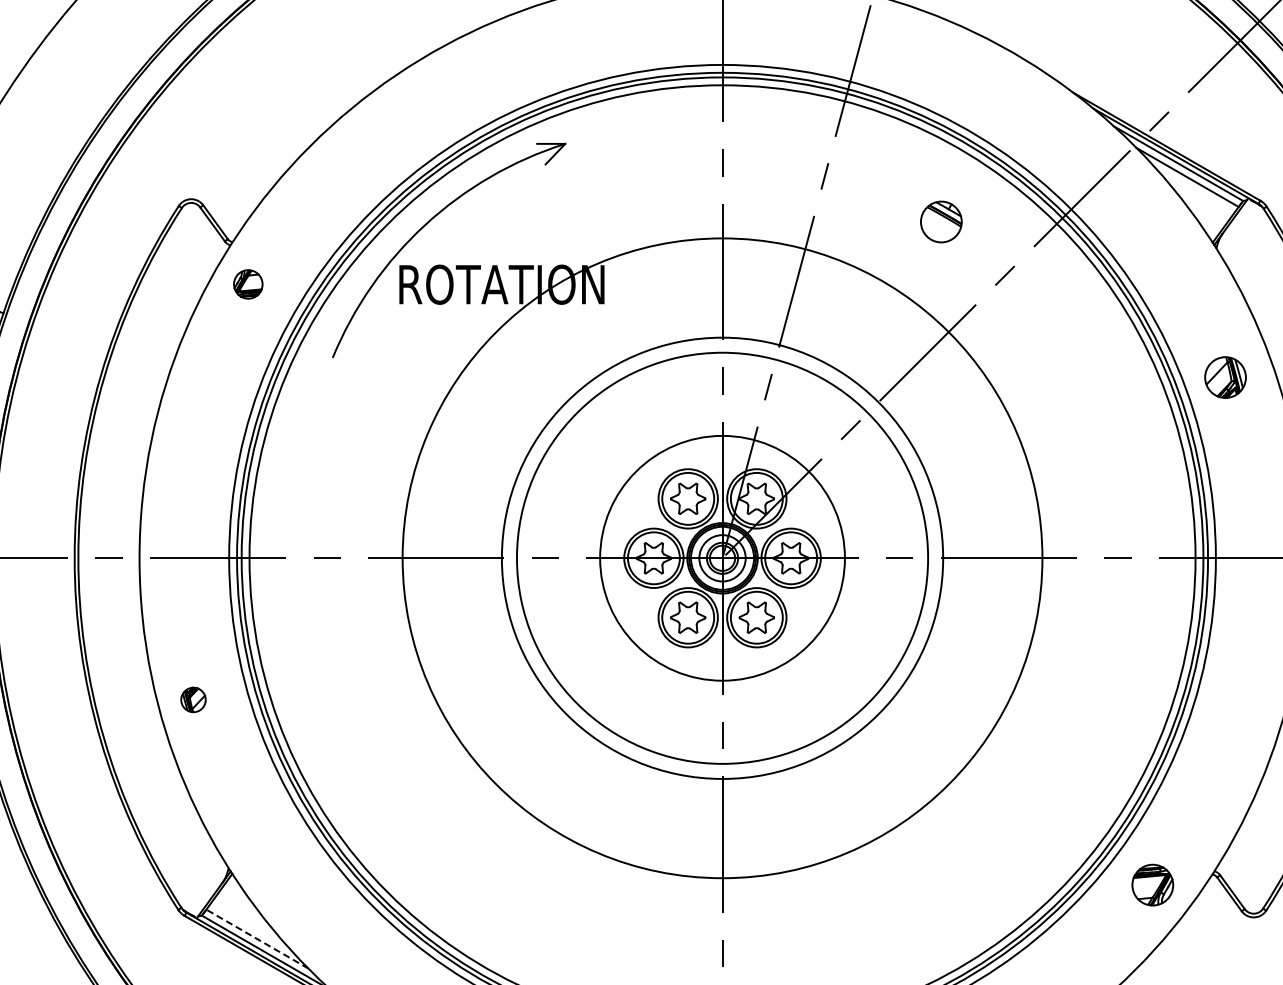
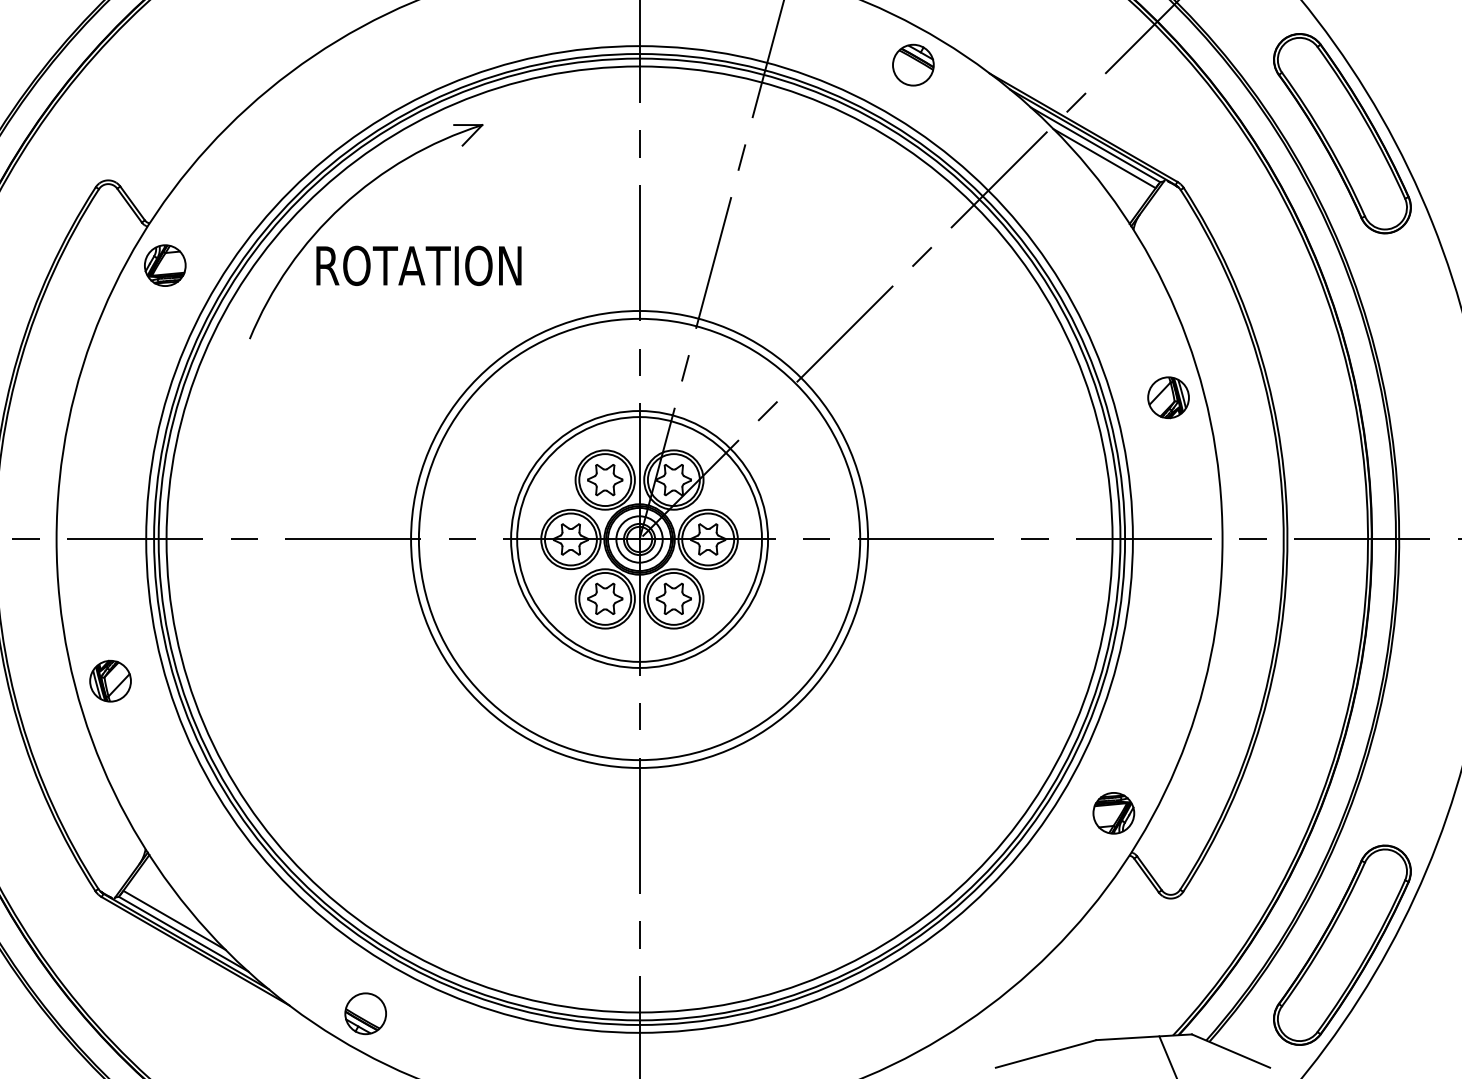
part: (941, 221) -> (913, 64), moved
part: (248, 284) -> (165, 265), size x1.43
part: (1225, 377) -> (1168, 397), moved
circle: (722, 558) -> (639, 539), size x0.62
circle: (722, 558) -> (639, 539), size x0.71
part: (193, 699) -> (110, 680), size x1.67
part: (1152, 885) -> (1113, 813), moved
line: (257, 939) -> (174, 920), dashed -> solid

